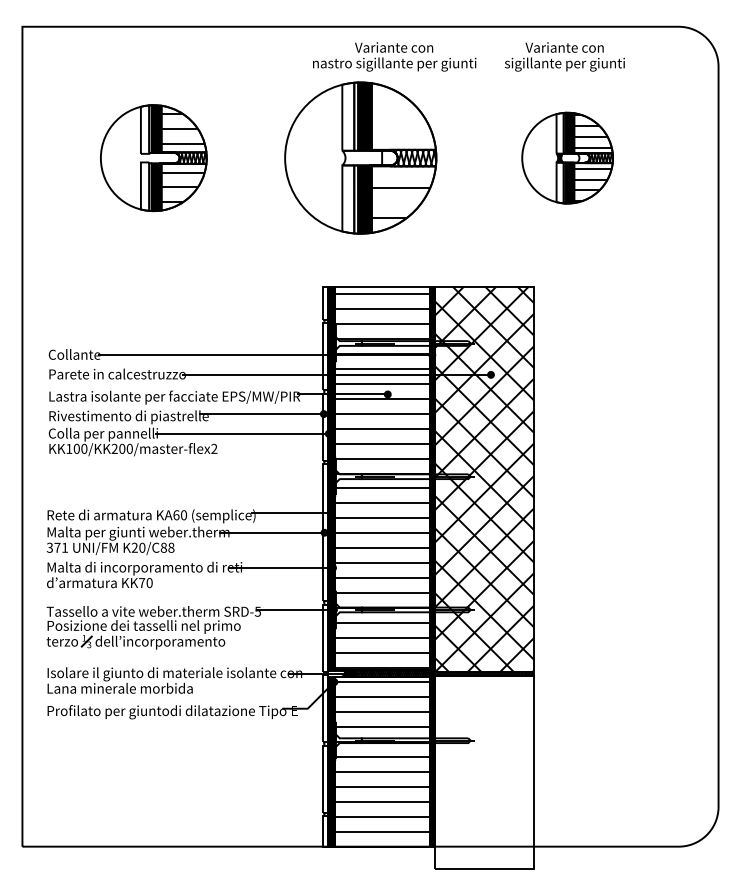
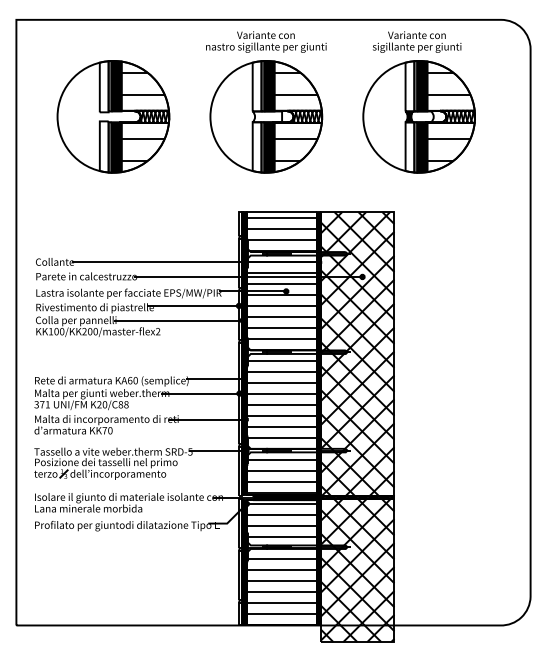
text: (394, 56) -> (266, 41), moved
hatch: (400, 112) -> (295, 83), added
part: (153, 157) -> (113, 116), size x1.43
part: (566, 157) -> (418, 116), size x1.67
hatch: (484, 772) -> (357, 570), added

